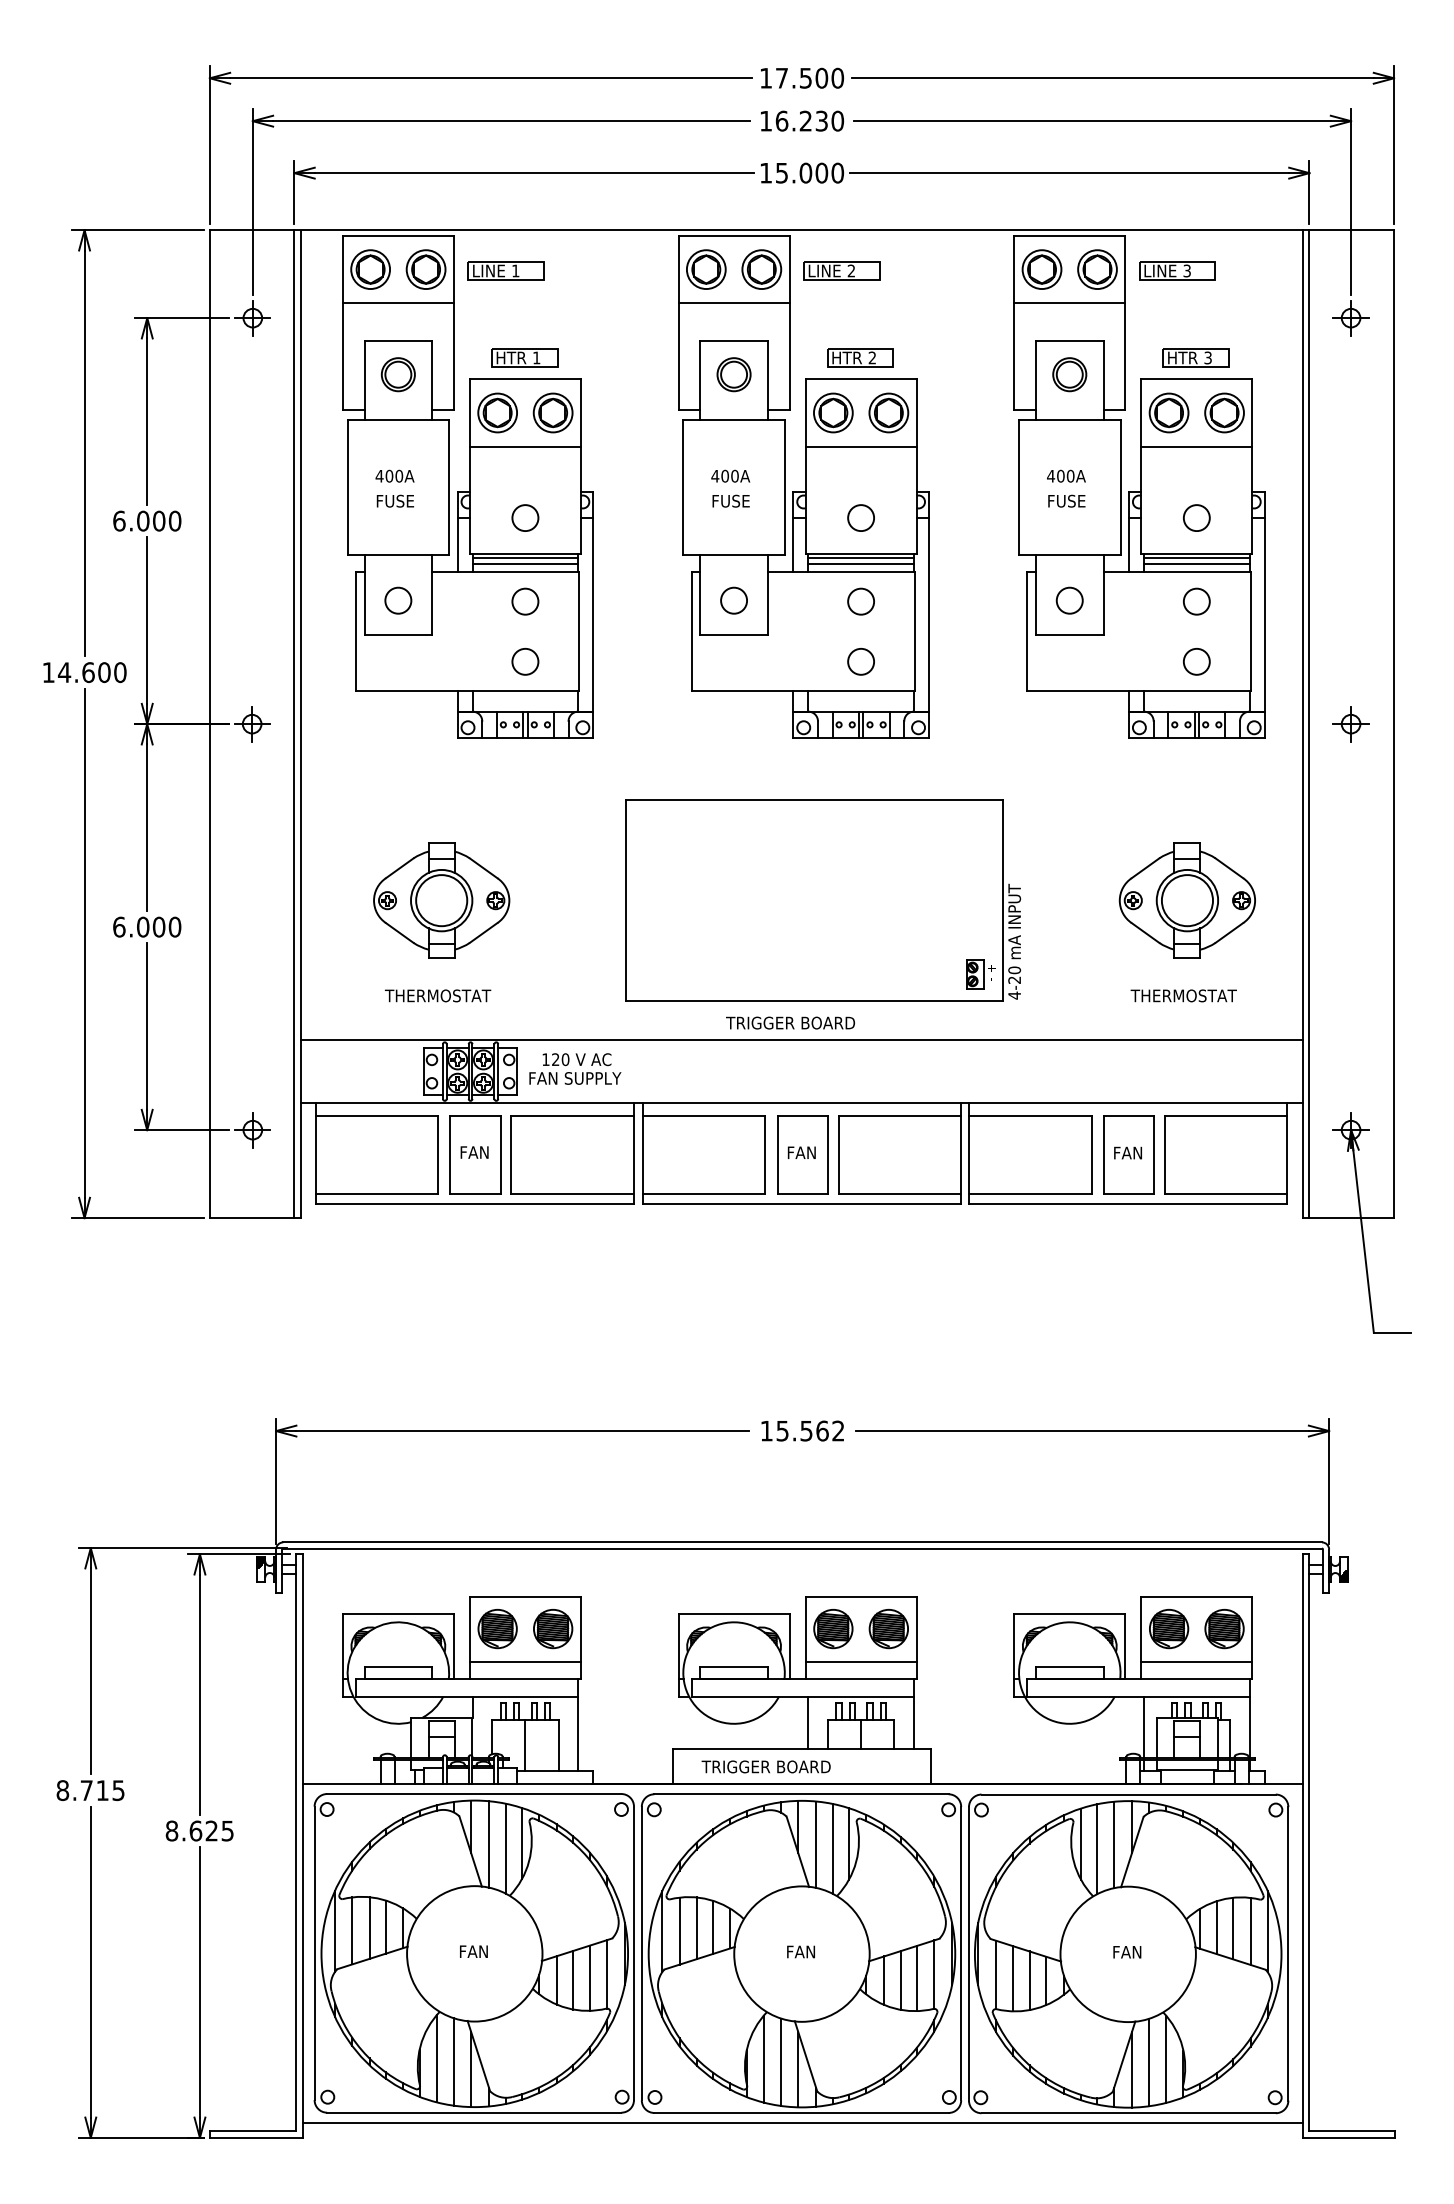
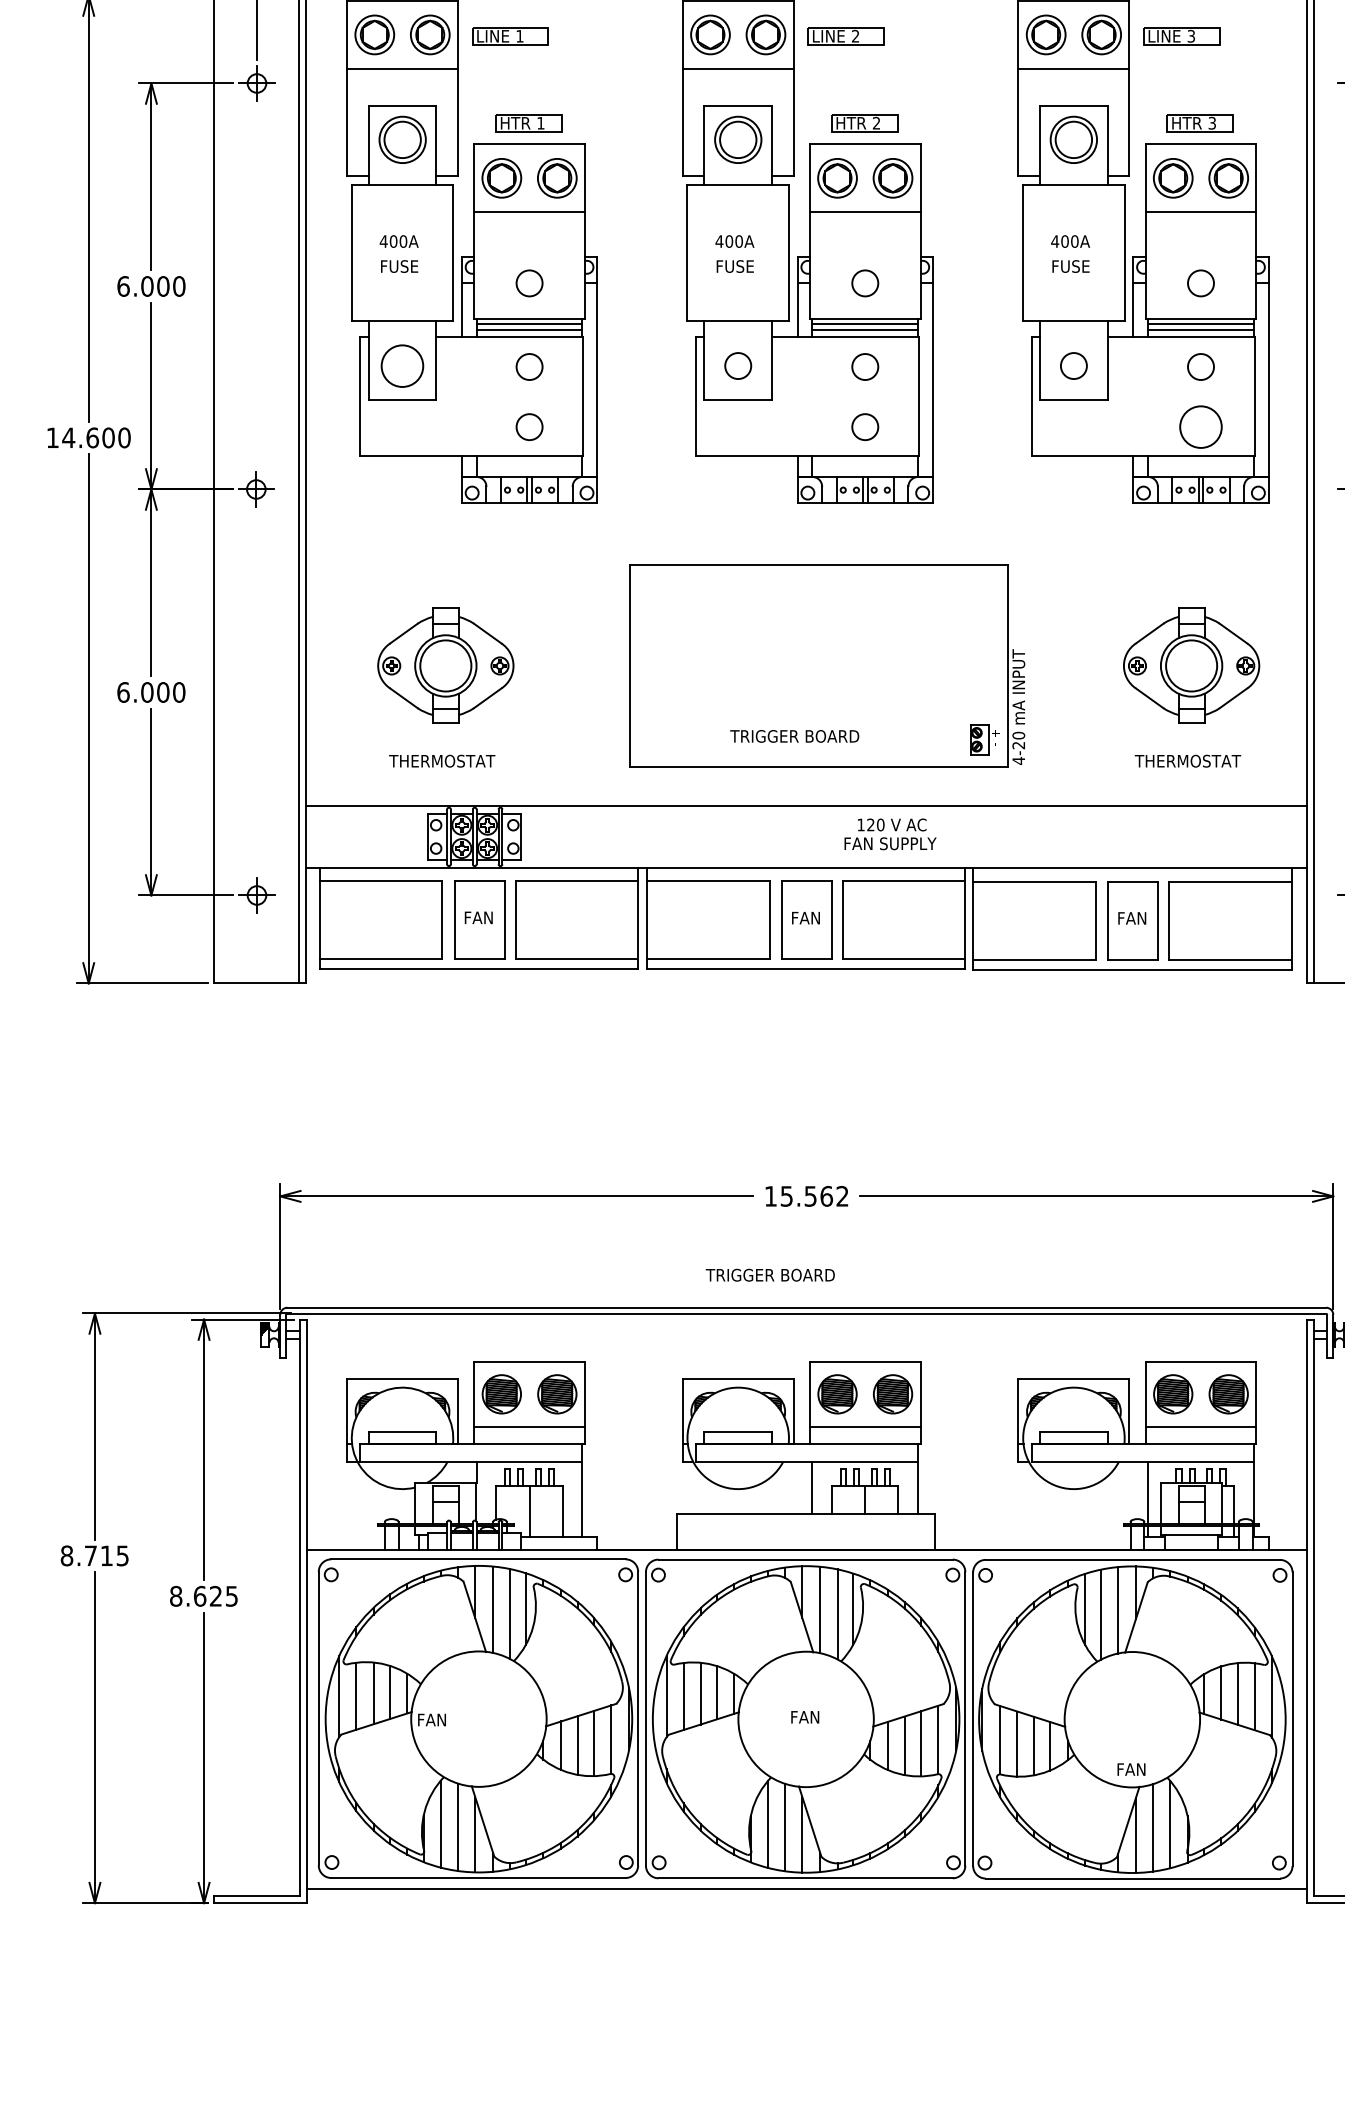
part: (397, 374) -> (401, 139), size x1.4
part: (733, 374) -> (737, 139), size x1.4
part: (1069, 374) -> (1073, 139), size x1.4
circle: (398, 600) -> (402, 365), size x1.6
circle: (1196, 661) -> (1200, 426), size x1.6
text: (790, 1022) -> (794, 735), moved
text: (575, 1068) -> (890, 833), moved
text: (765, 1766) -> (769, 1274), moved
text: (473, 1951) -> (431, 1719), moved
text: (1127, 1952) -> (1131, 1769), moved

